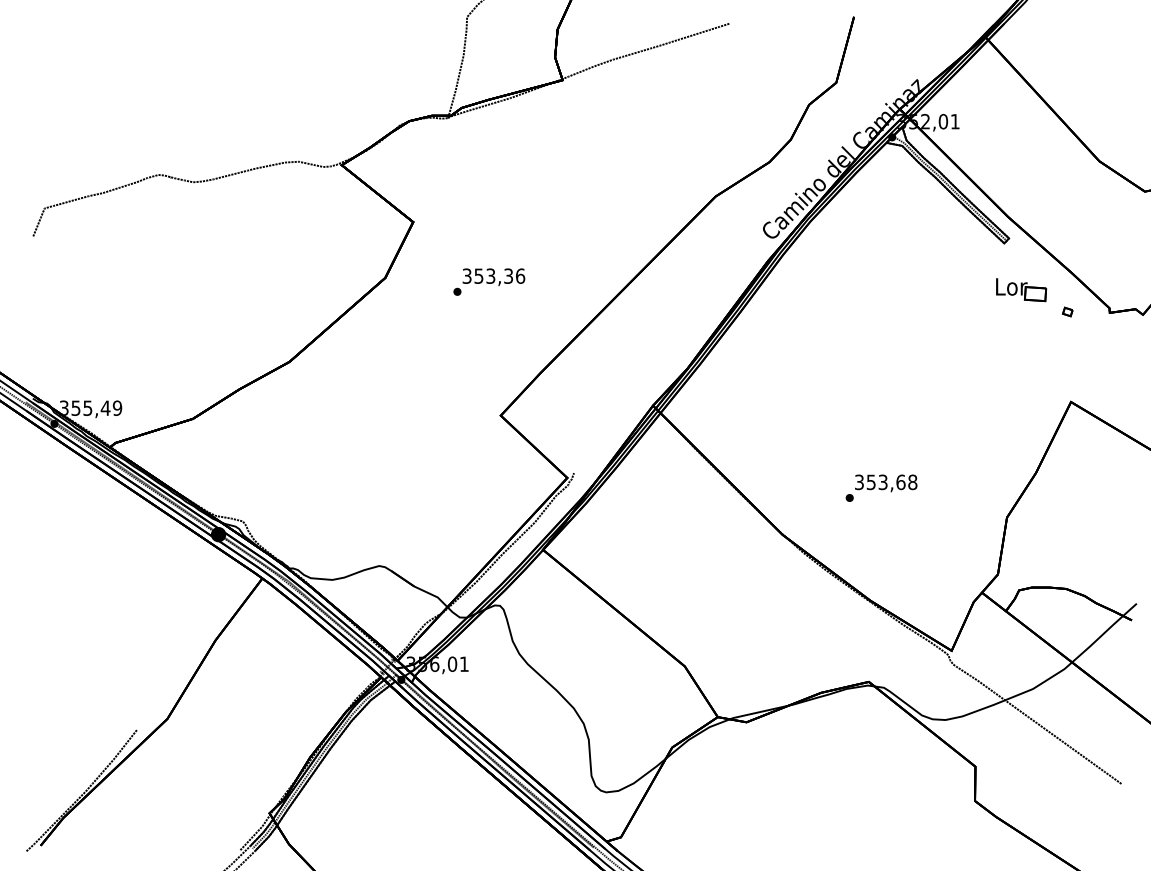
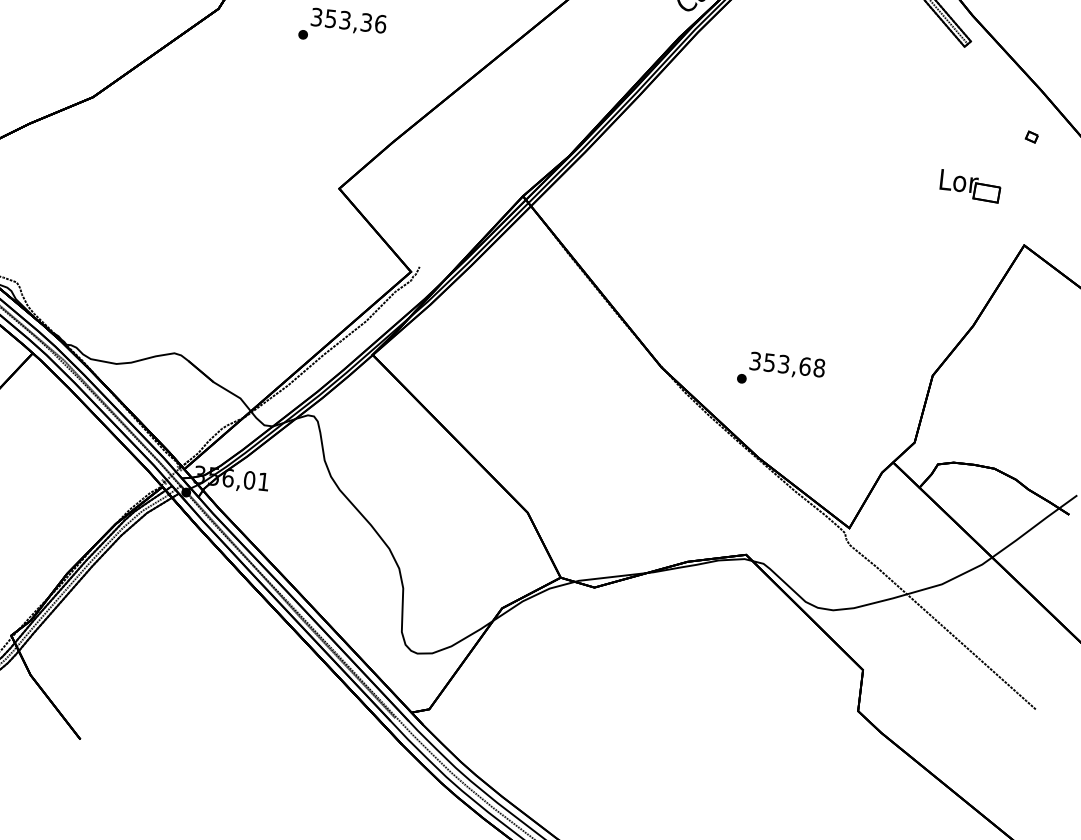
part: (1021, 290) -> (970, 186), moved
text: (881, 487) -> (781, 370), moved

